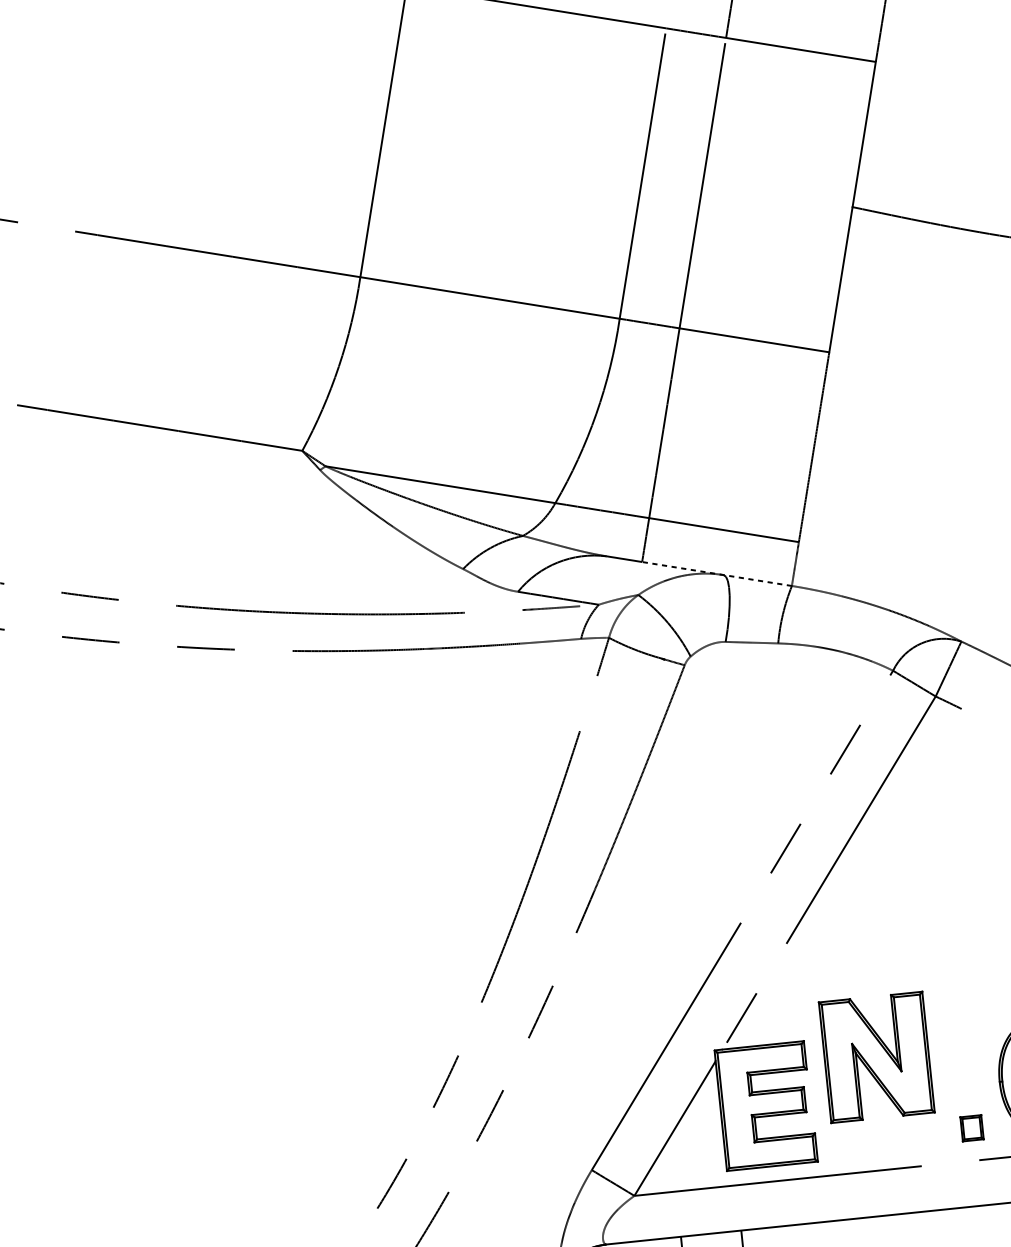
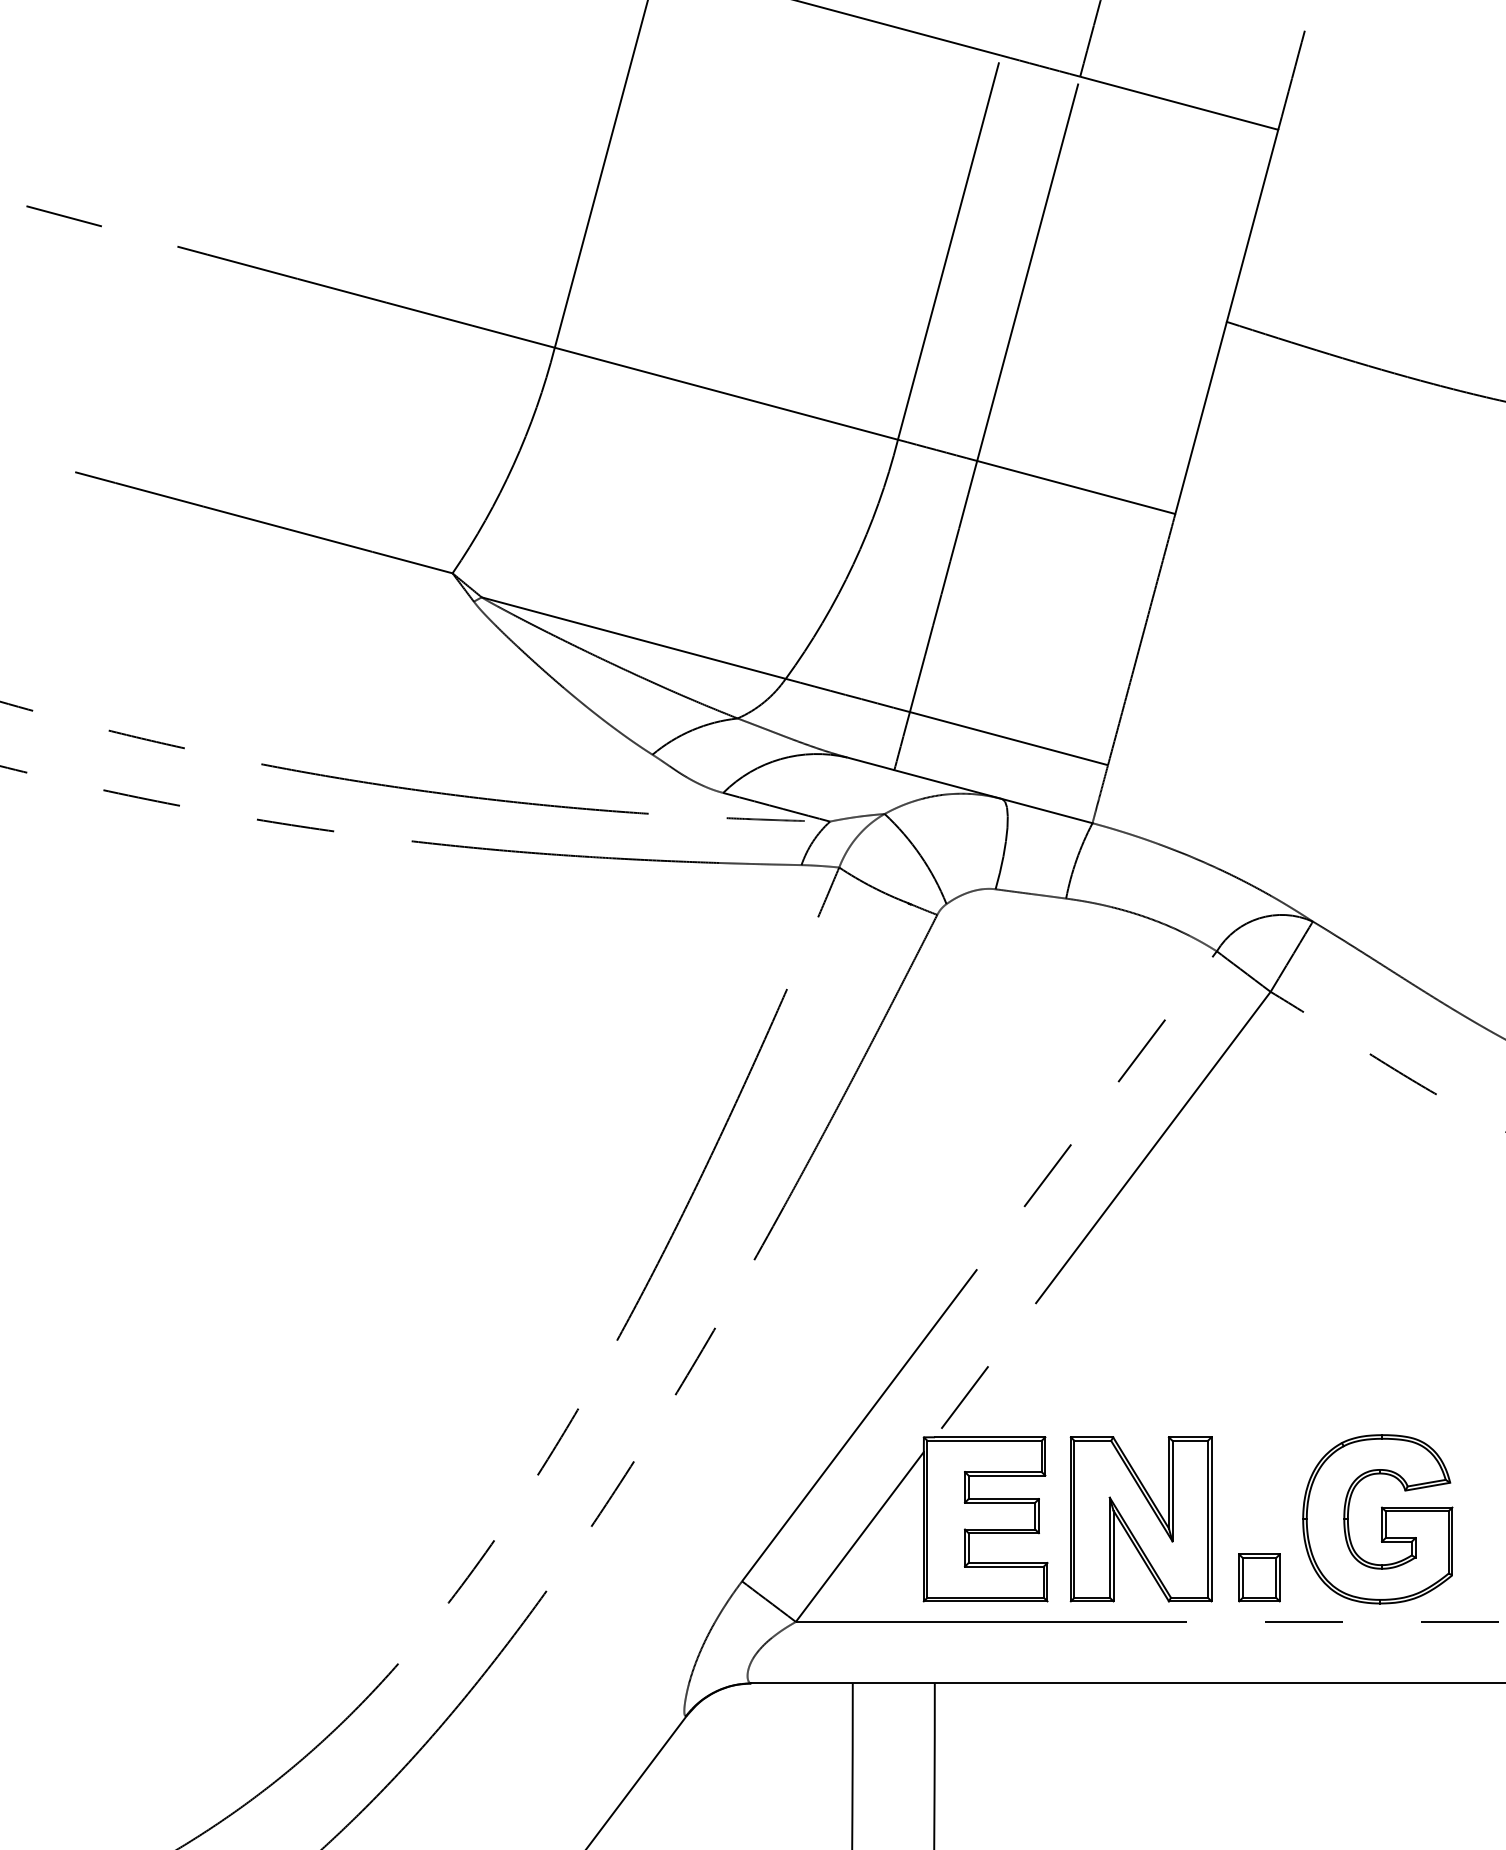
line: (717, 573) -> (993, 796), dashed -> solid
part: (876, 1057) -> (1140, 1519), moved
part: (972, 1127) -> (1259, 1577), size x1.43

